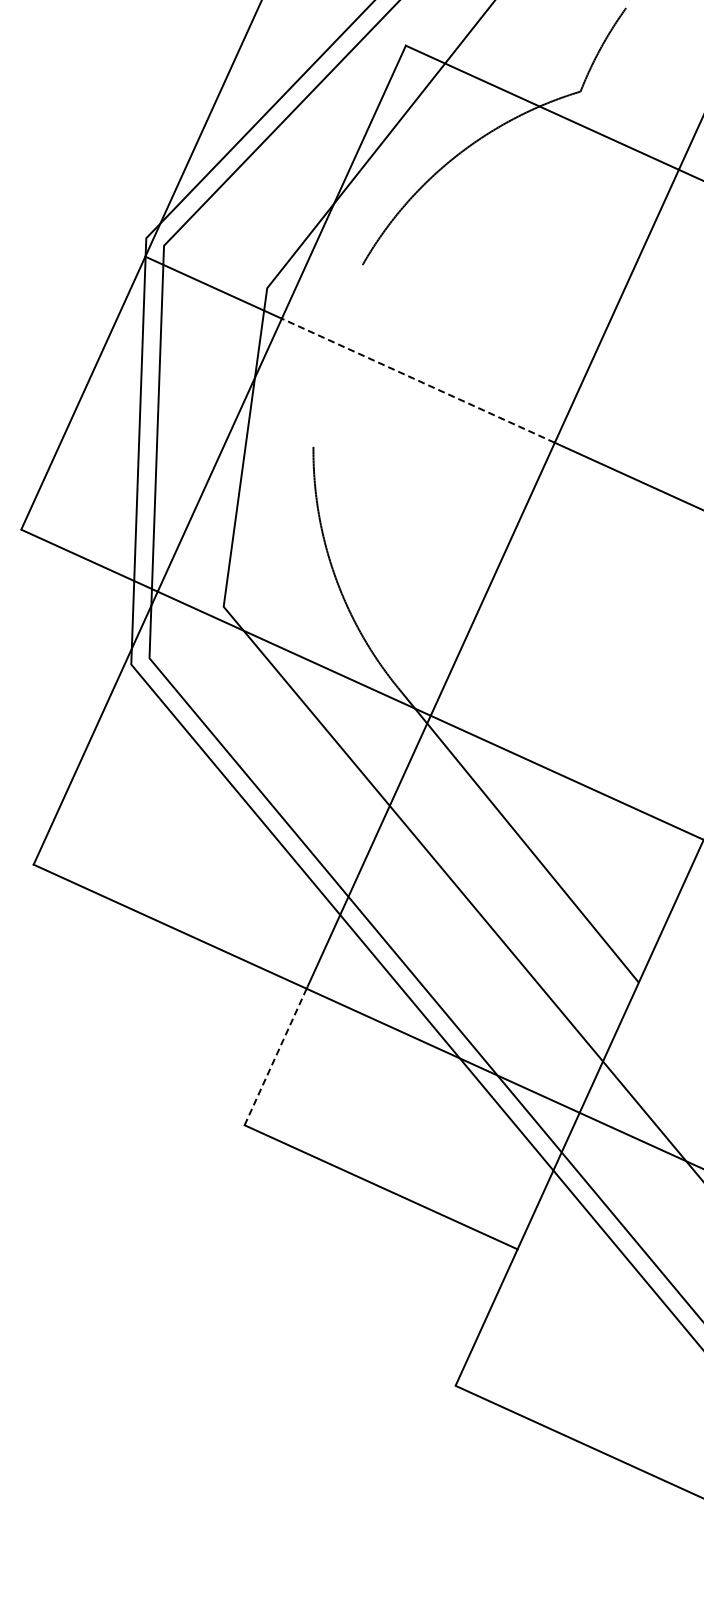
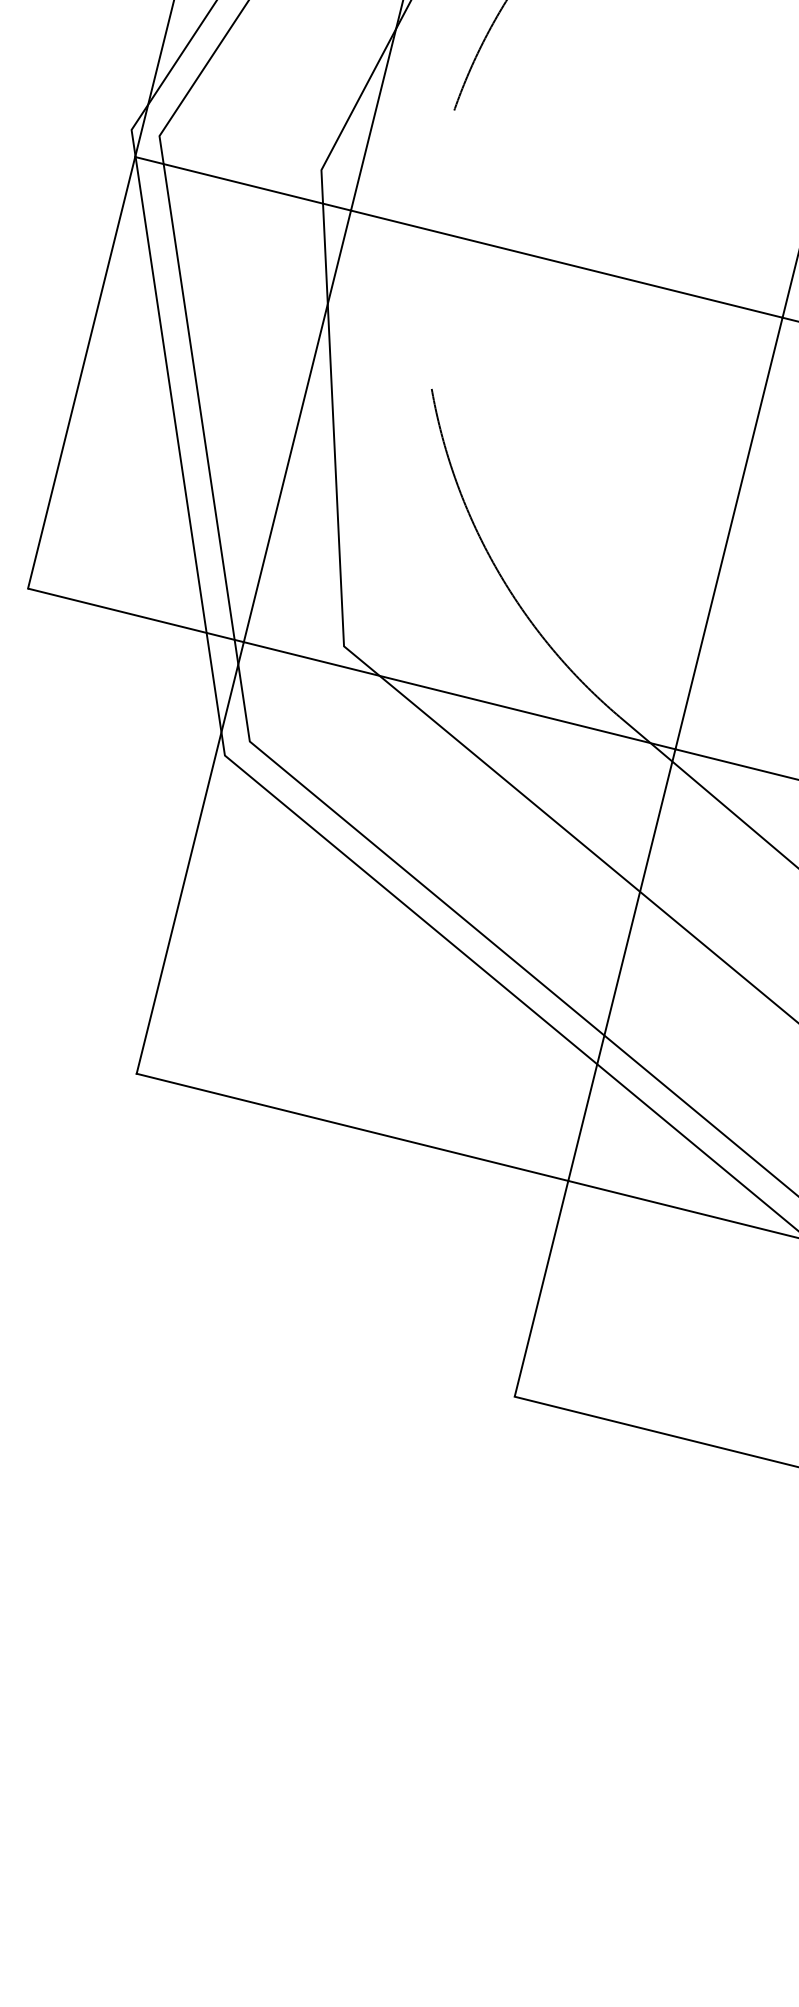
line: (418, 380) -> (566, 263), dashed -> solid
line: (275, 1057) -> (541, 1289), dashed -> solid

